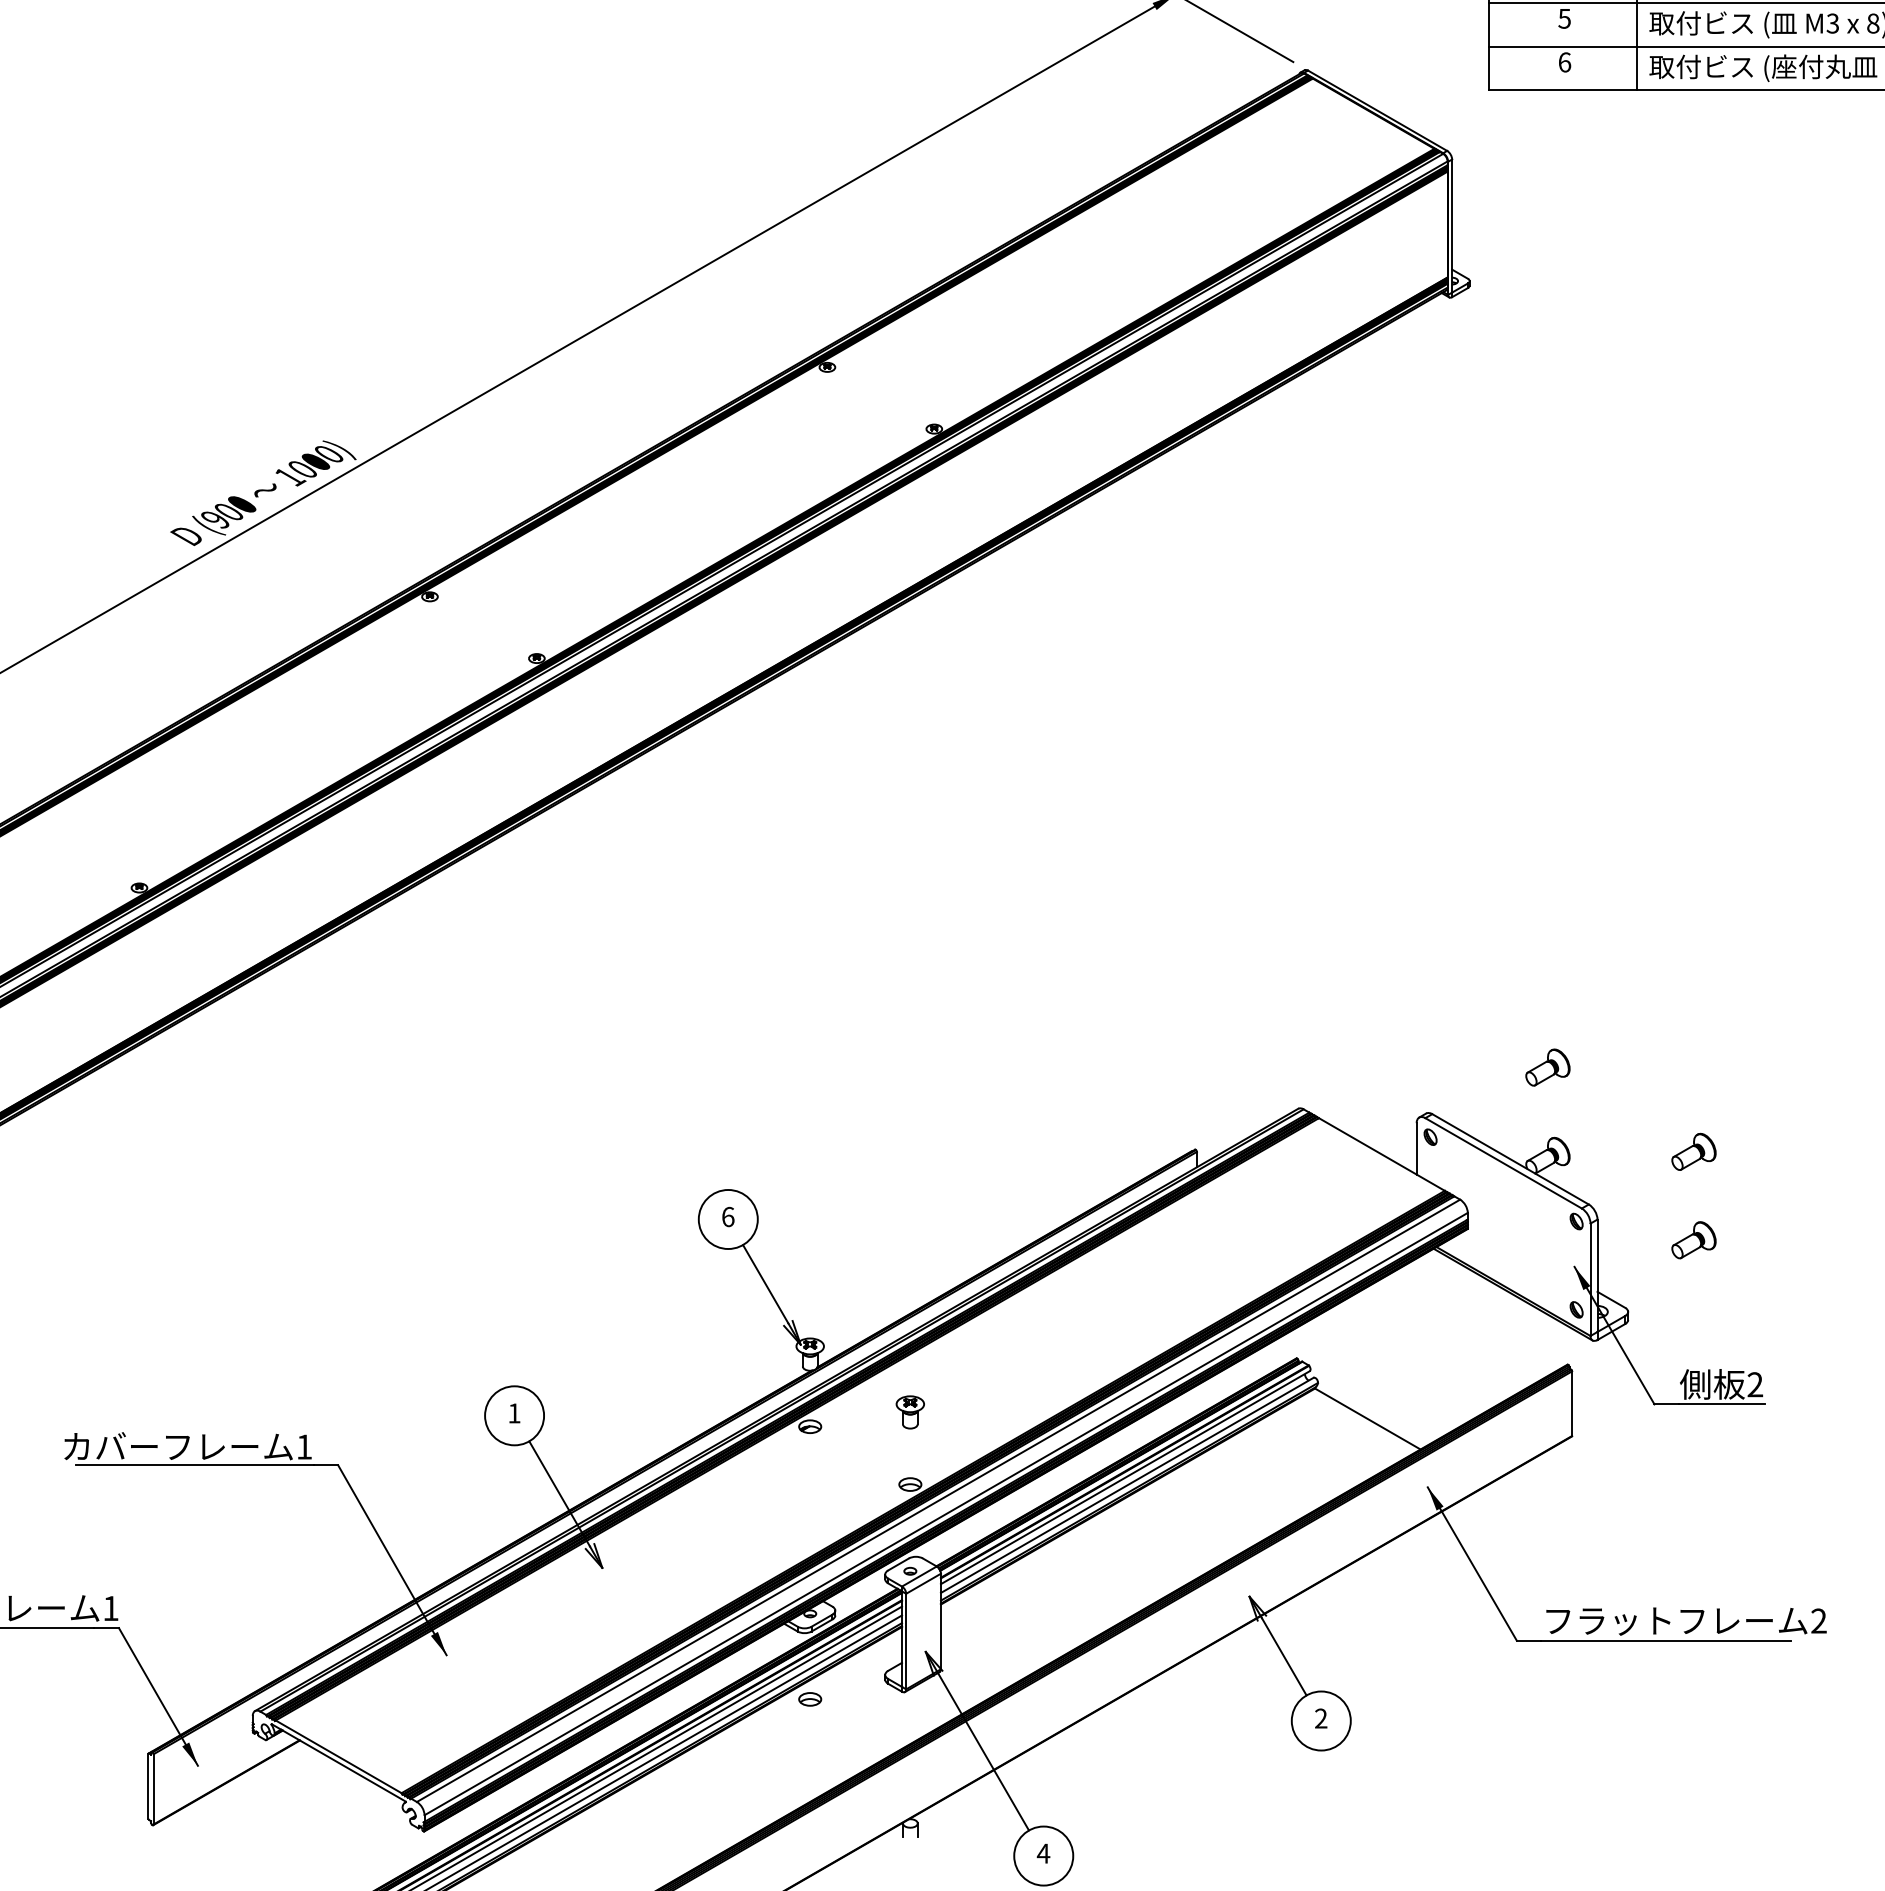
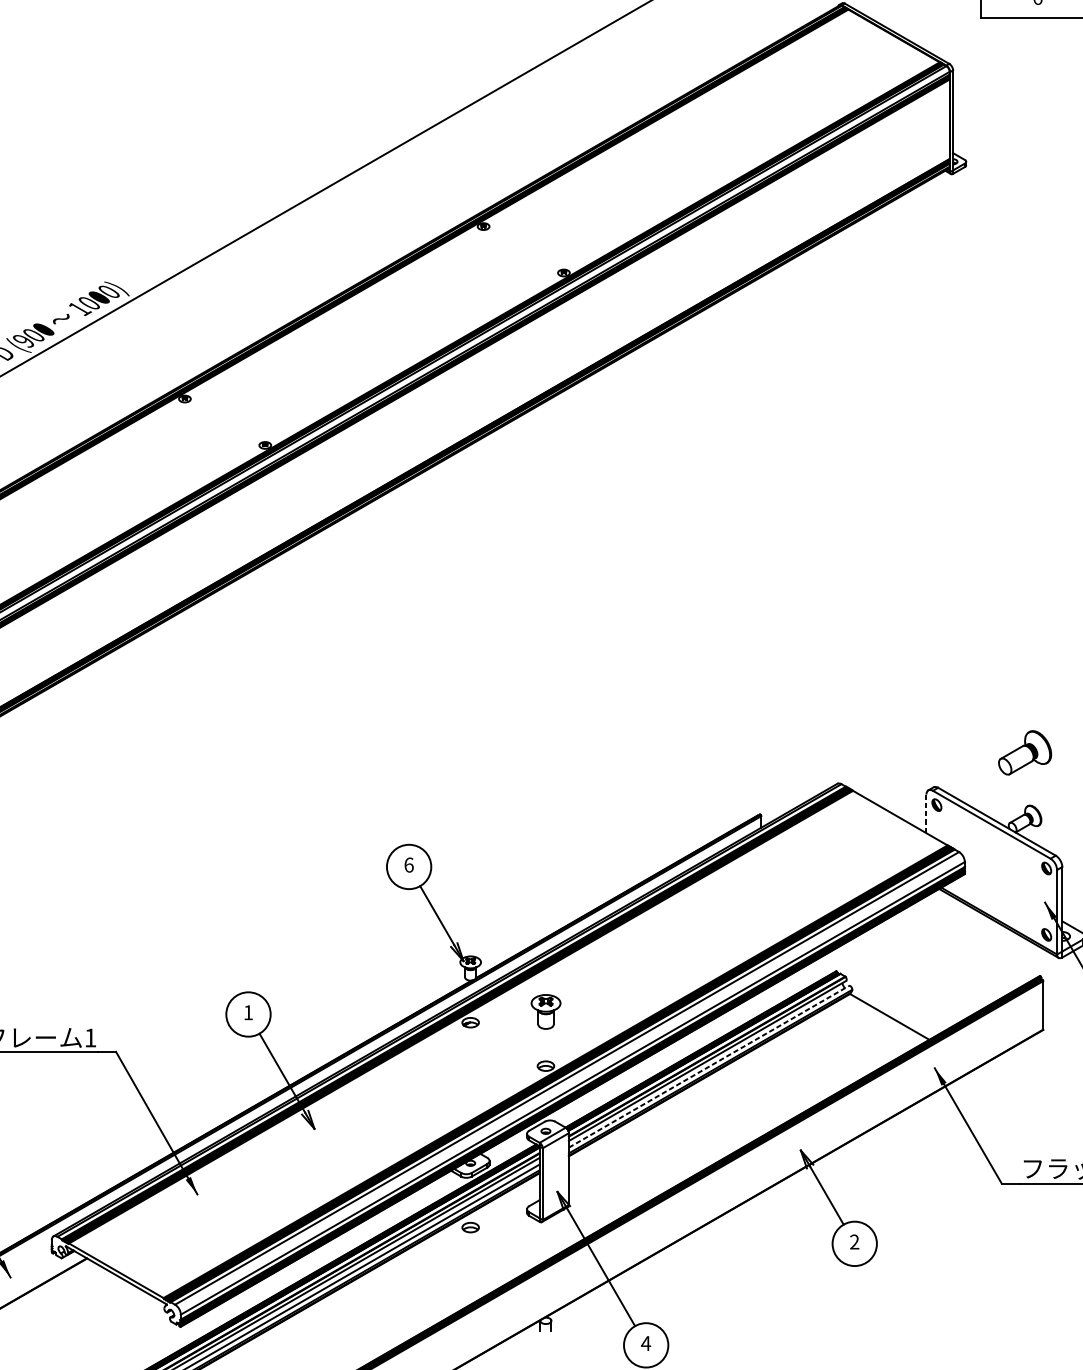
part: (1547, 1067) -> (1024, 752), size x1.6
line: (1416, 1148) -> (926, 813), solid -> dashed
part: (909, 1412) -> (545, 1012), size x1.4
line: (1127, 1485) -> (709, 1066), solid -> dashed

